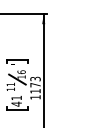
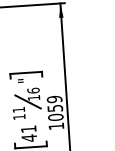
text: (35, 84) -> (55, 107), 1173 -> 1059

